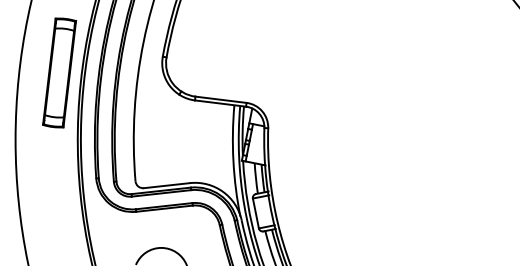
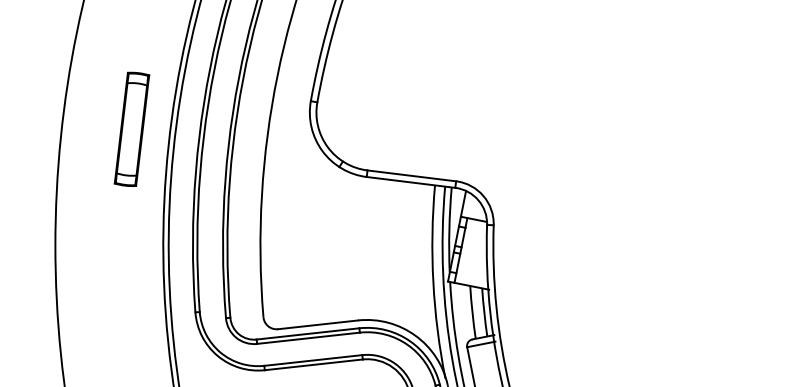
part: (59, 72) -> (131, 128), size x0.6

